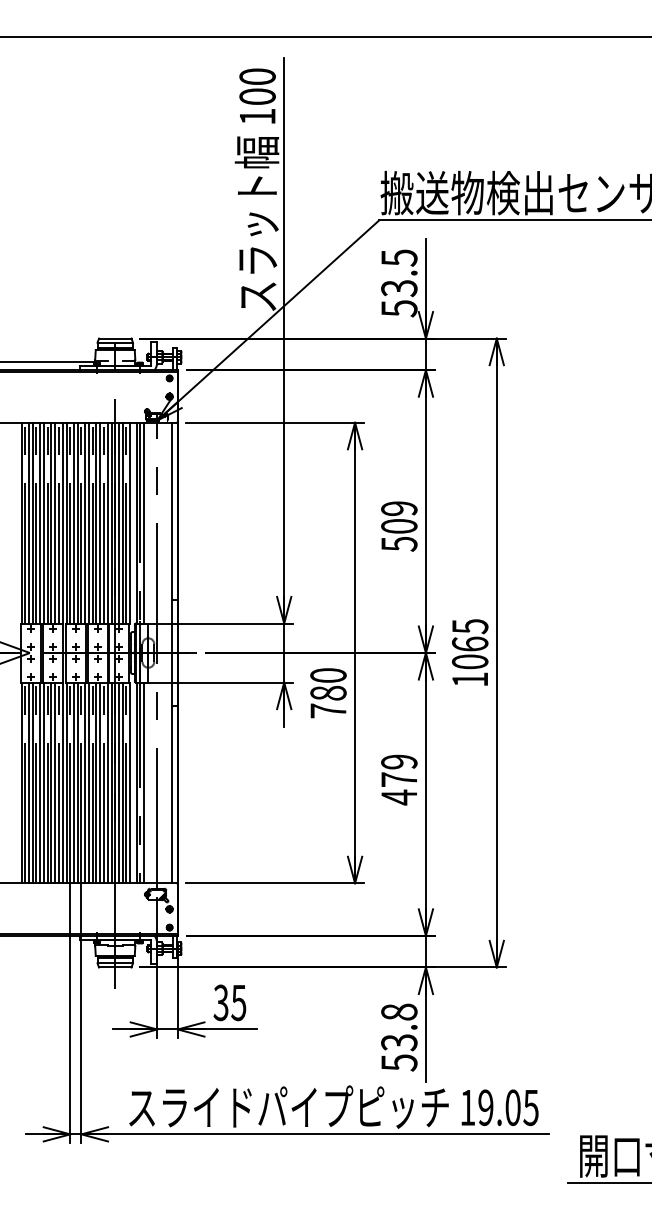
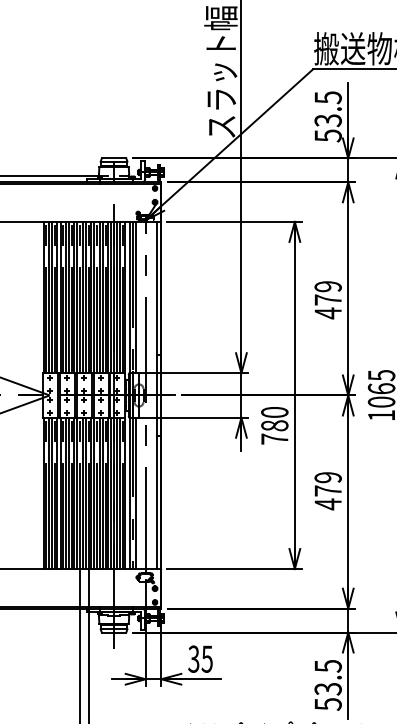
text: (399, 535) -> (328, 306), 509 -> 479
text: (399, 1011) -> (328, 665), 53.8 -> 53.5

